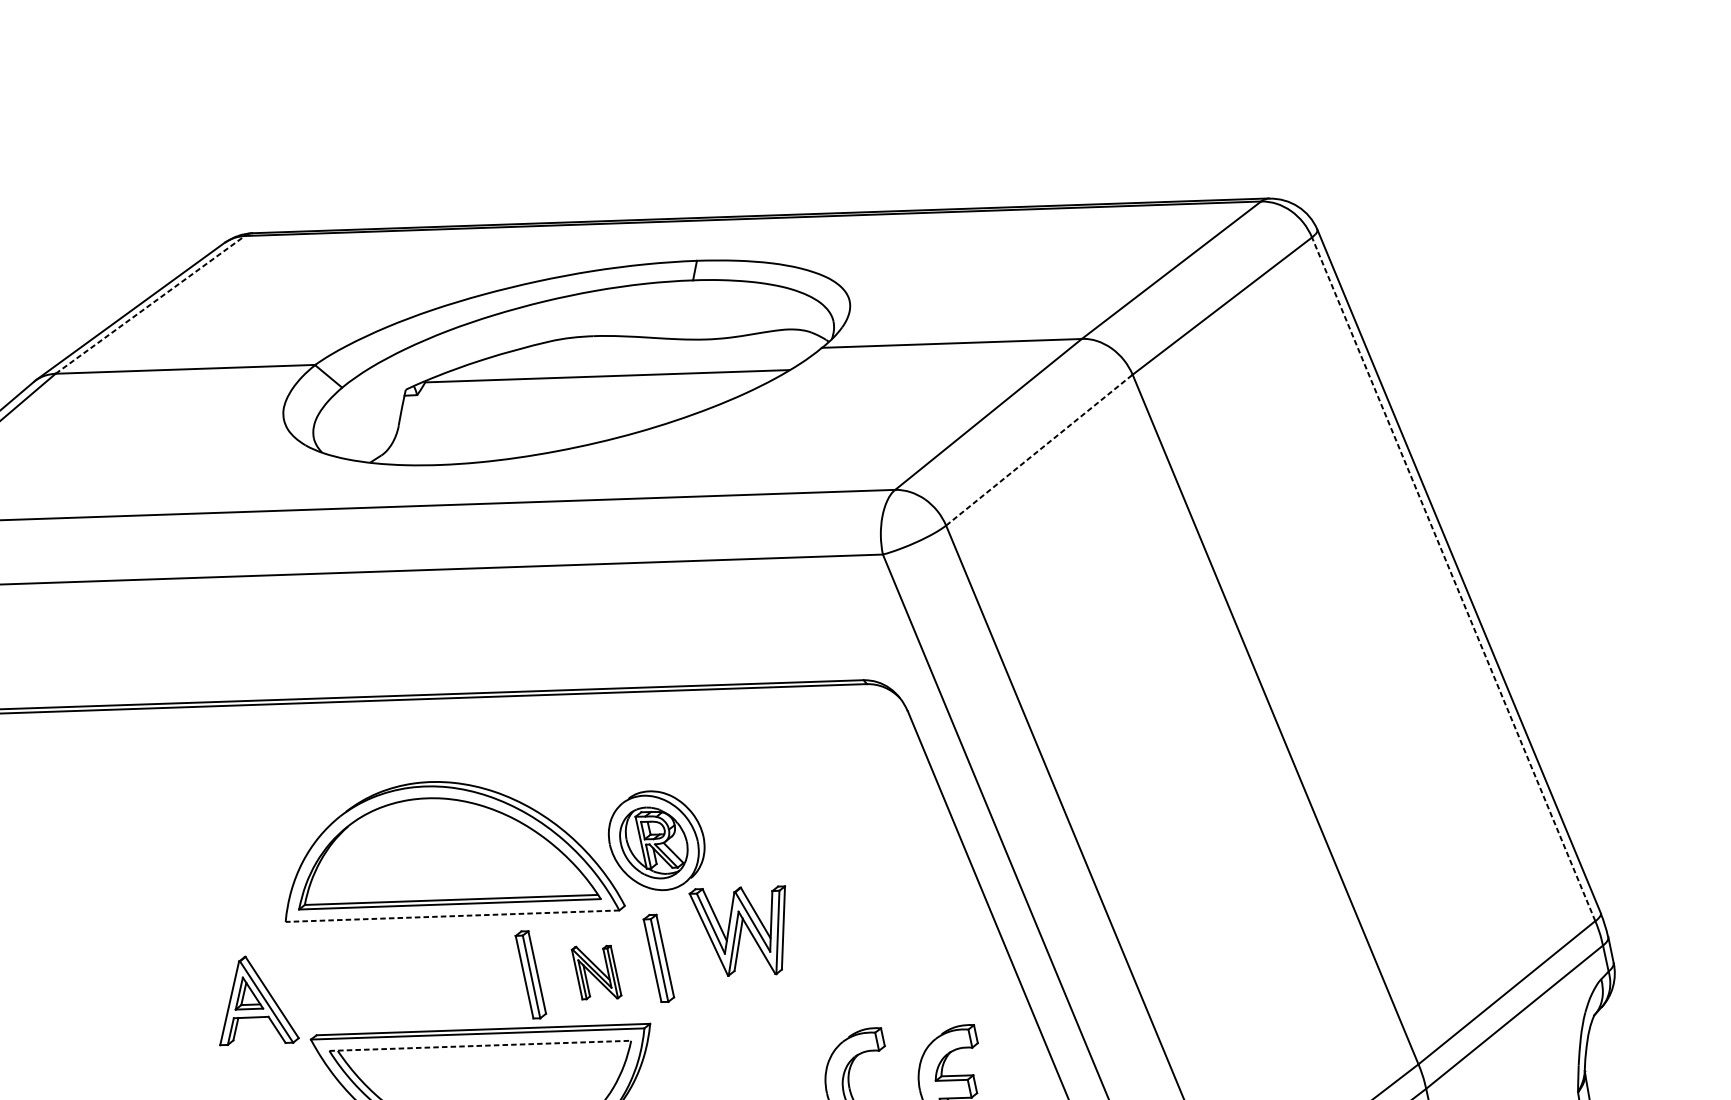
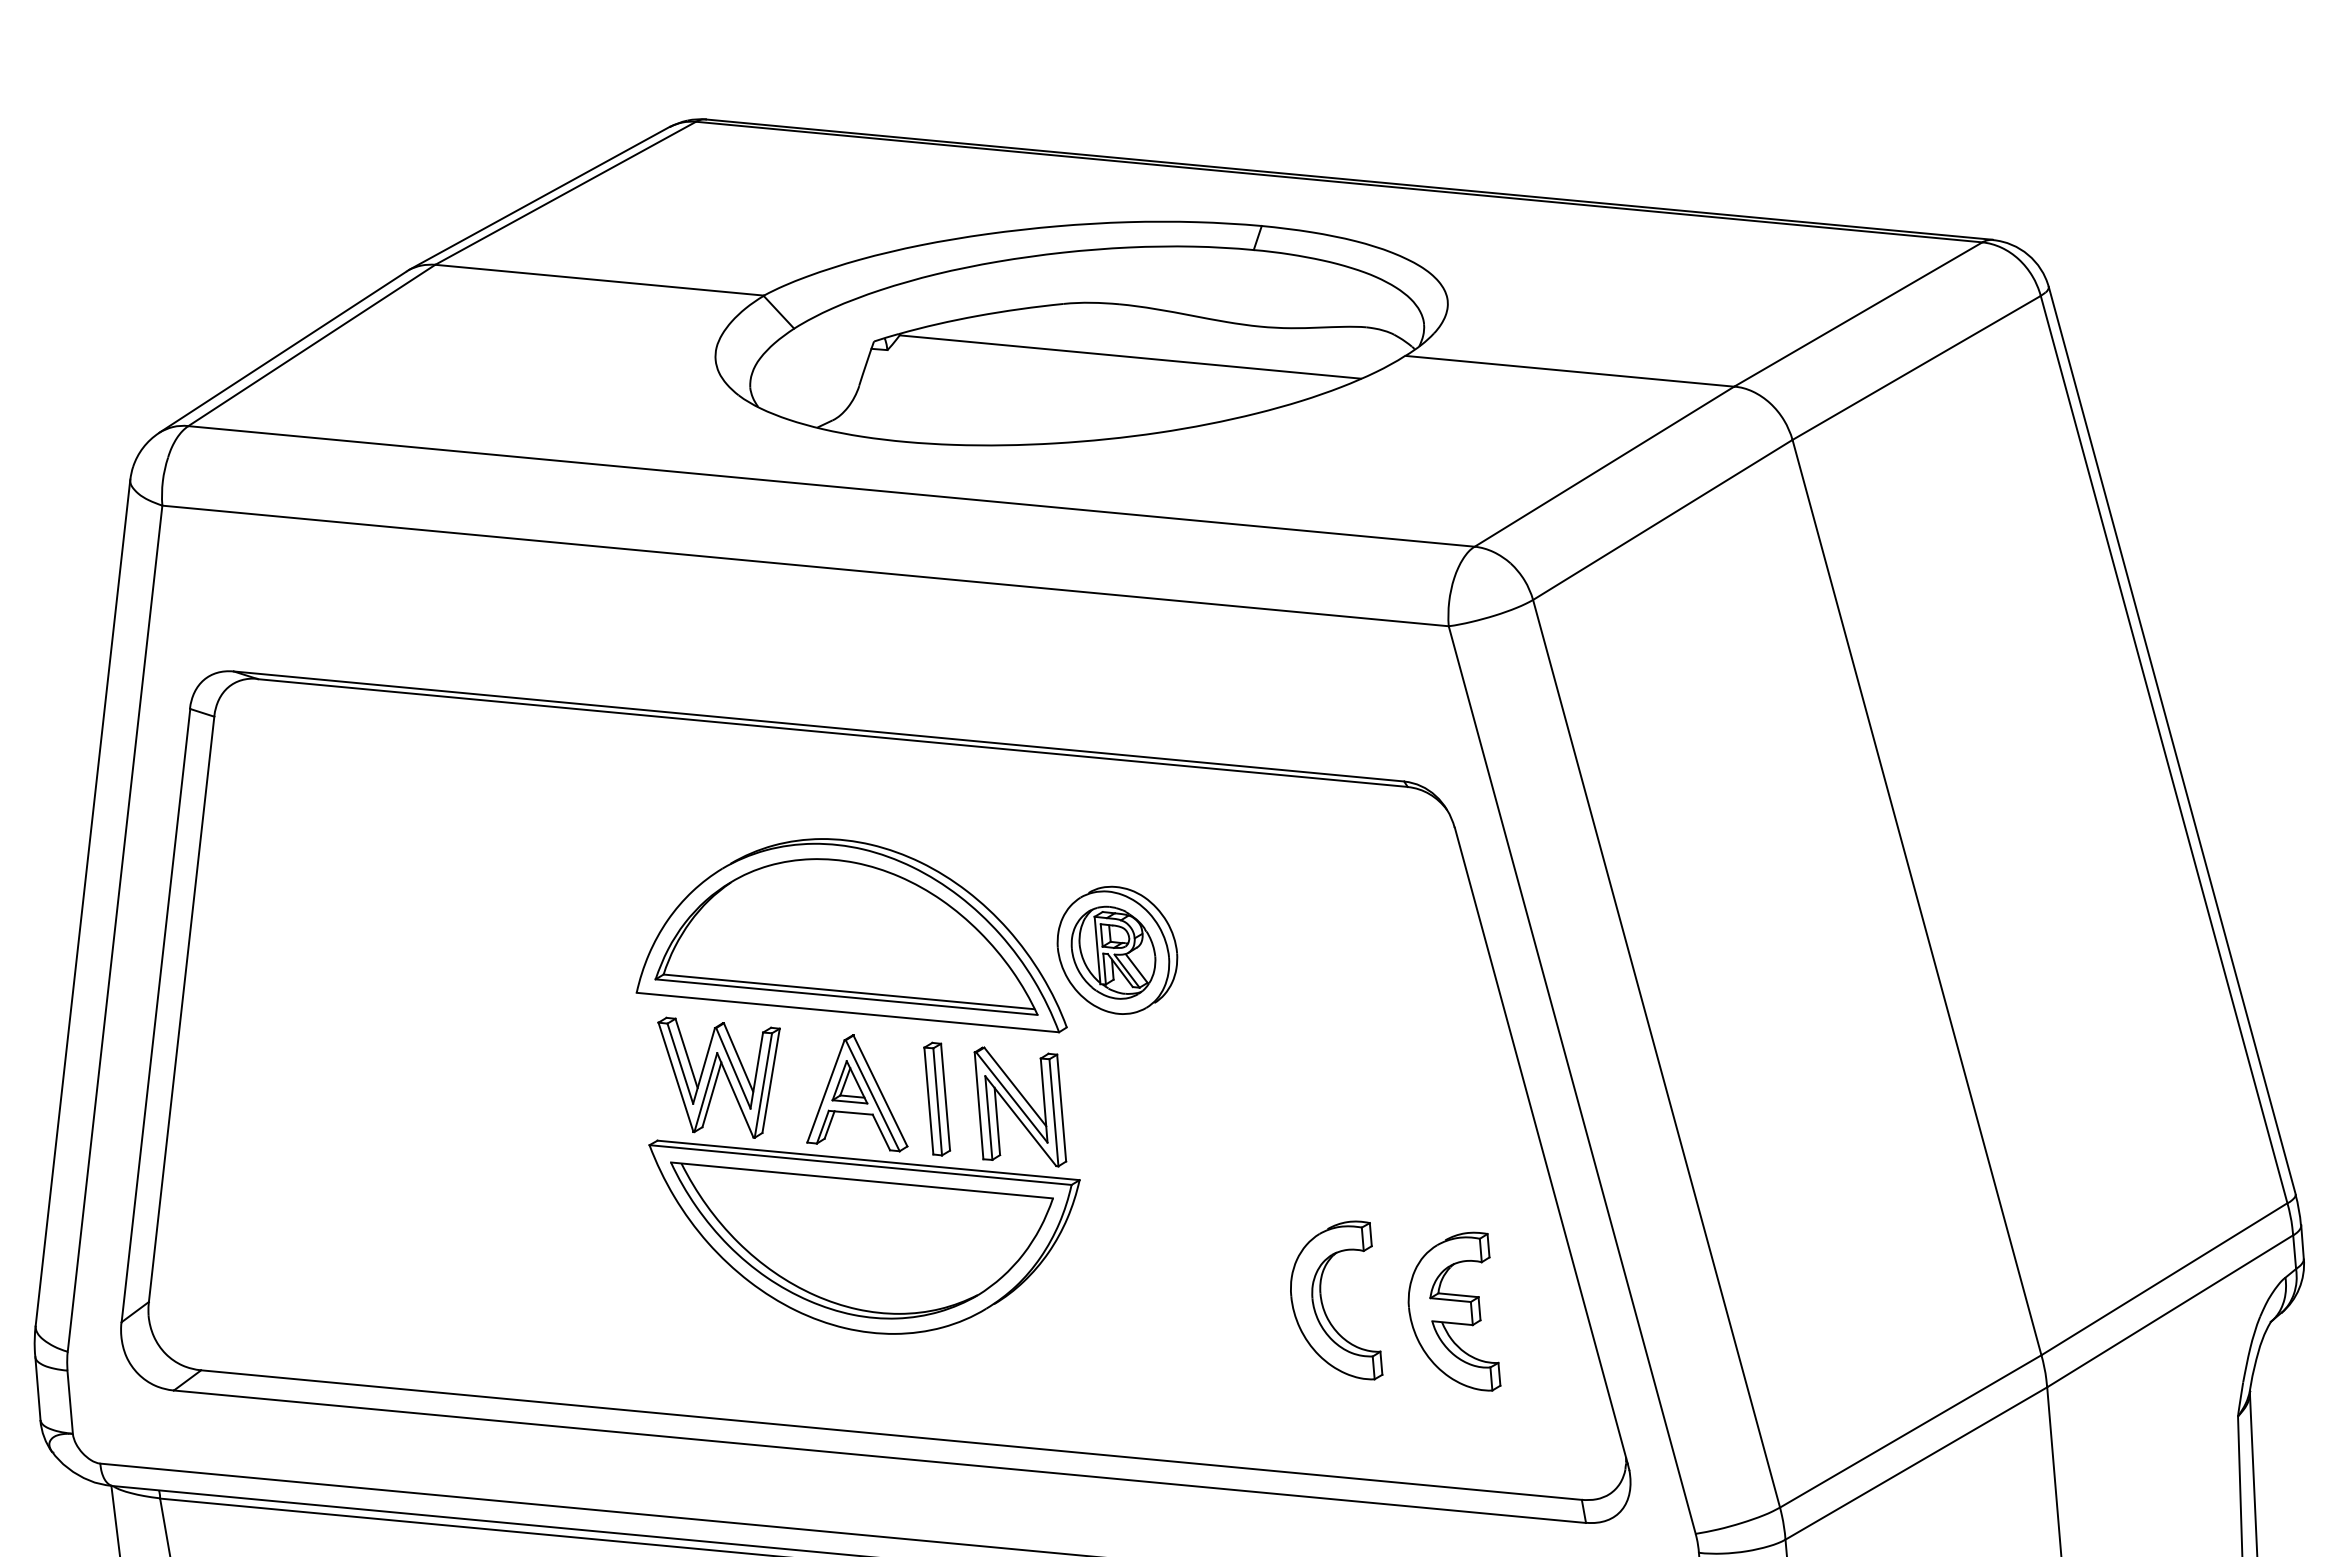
line: (150, 305) -> (565, 193), dashed -> solid
line: (1039, 449) -> (1663, 519), dashed -> solid
line: (1453, 579) -> (2163, 749), dashed -> solid
line: (452, 916) -> (847, 1012), dashed -> solid
part: (742, 930) -> (718, 1077), moved
part: (659, 957) -> (1101, 1098), removed
part: (596, 972) -> (1020, 1106), size x1.67
part: (254, 1001) -> (857, 1093), moved
line: (480, 1045) -> (862, 1180), dashed -> solid

